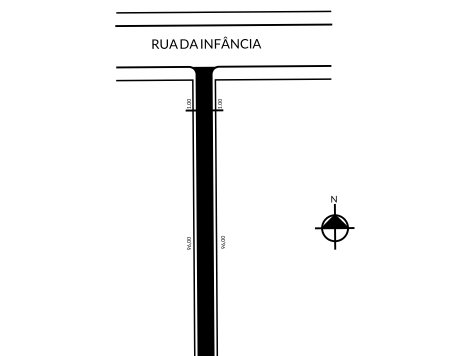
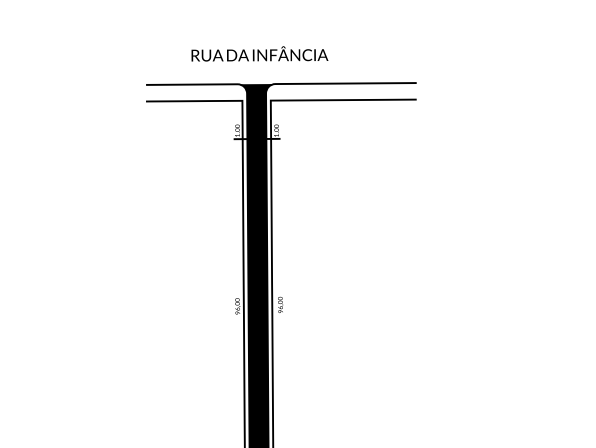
line: (223, 11) -> (281, 14), removed
line: (223, 25) -> (281, 32), removed
part: (334, 222) -> (420, 279), removed

